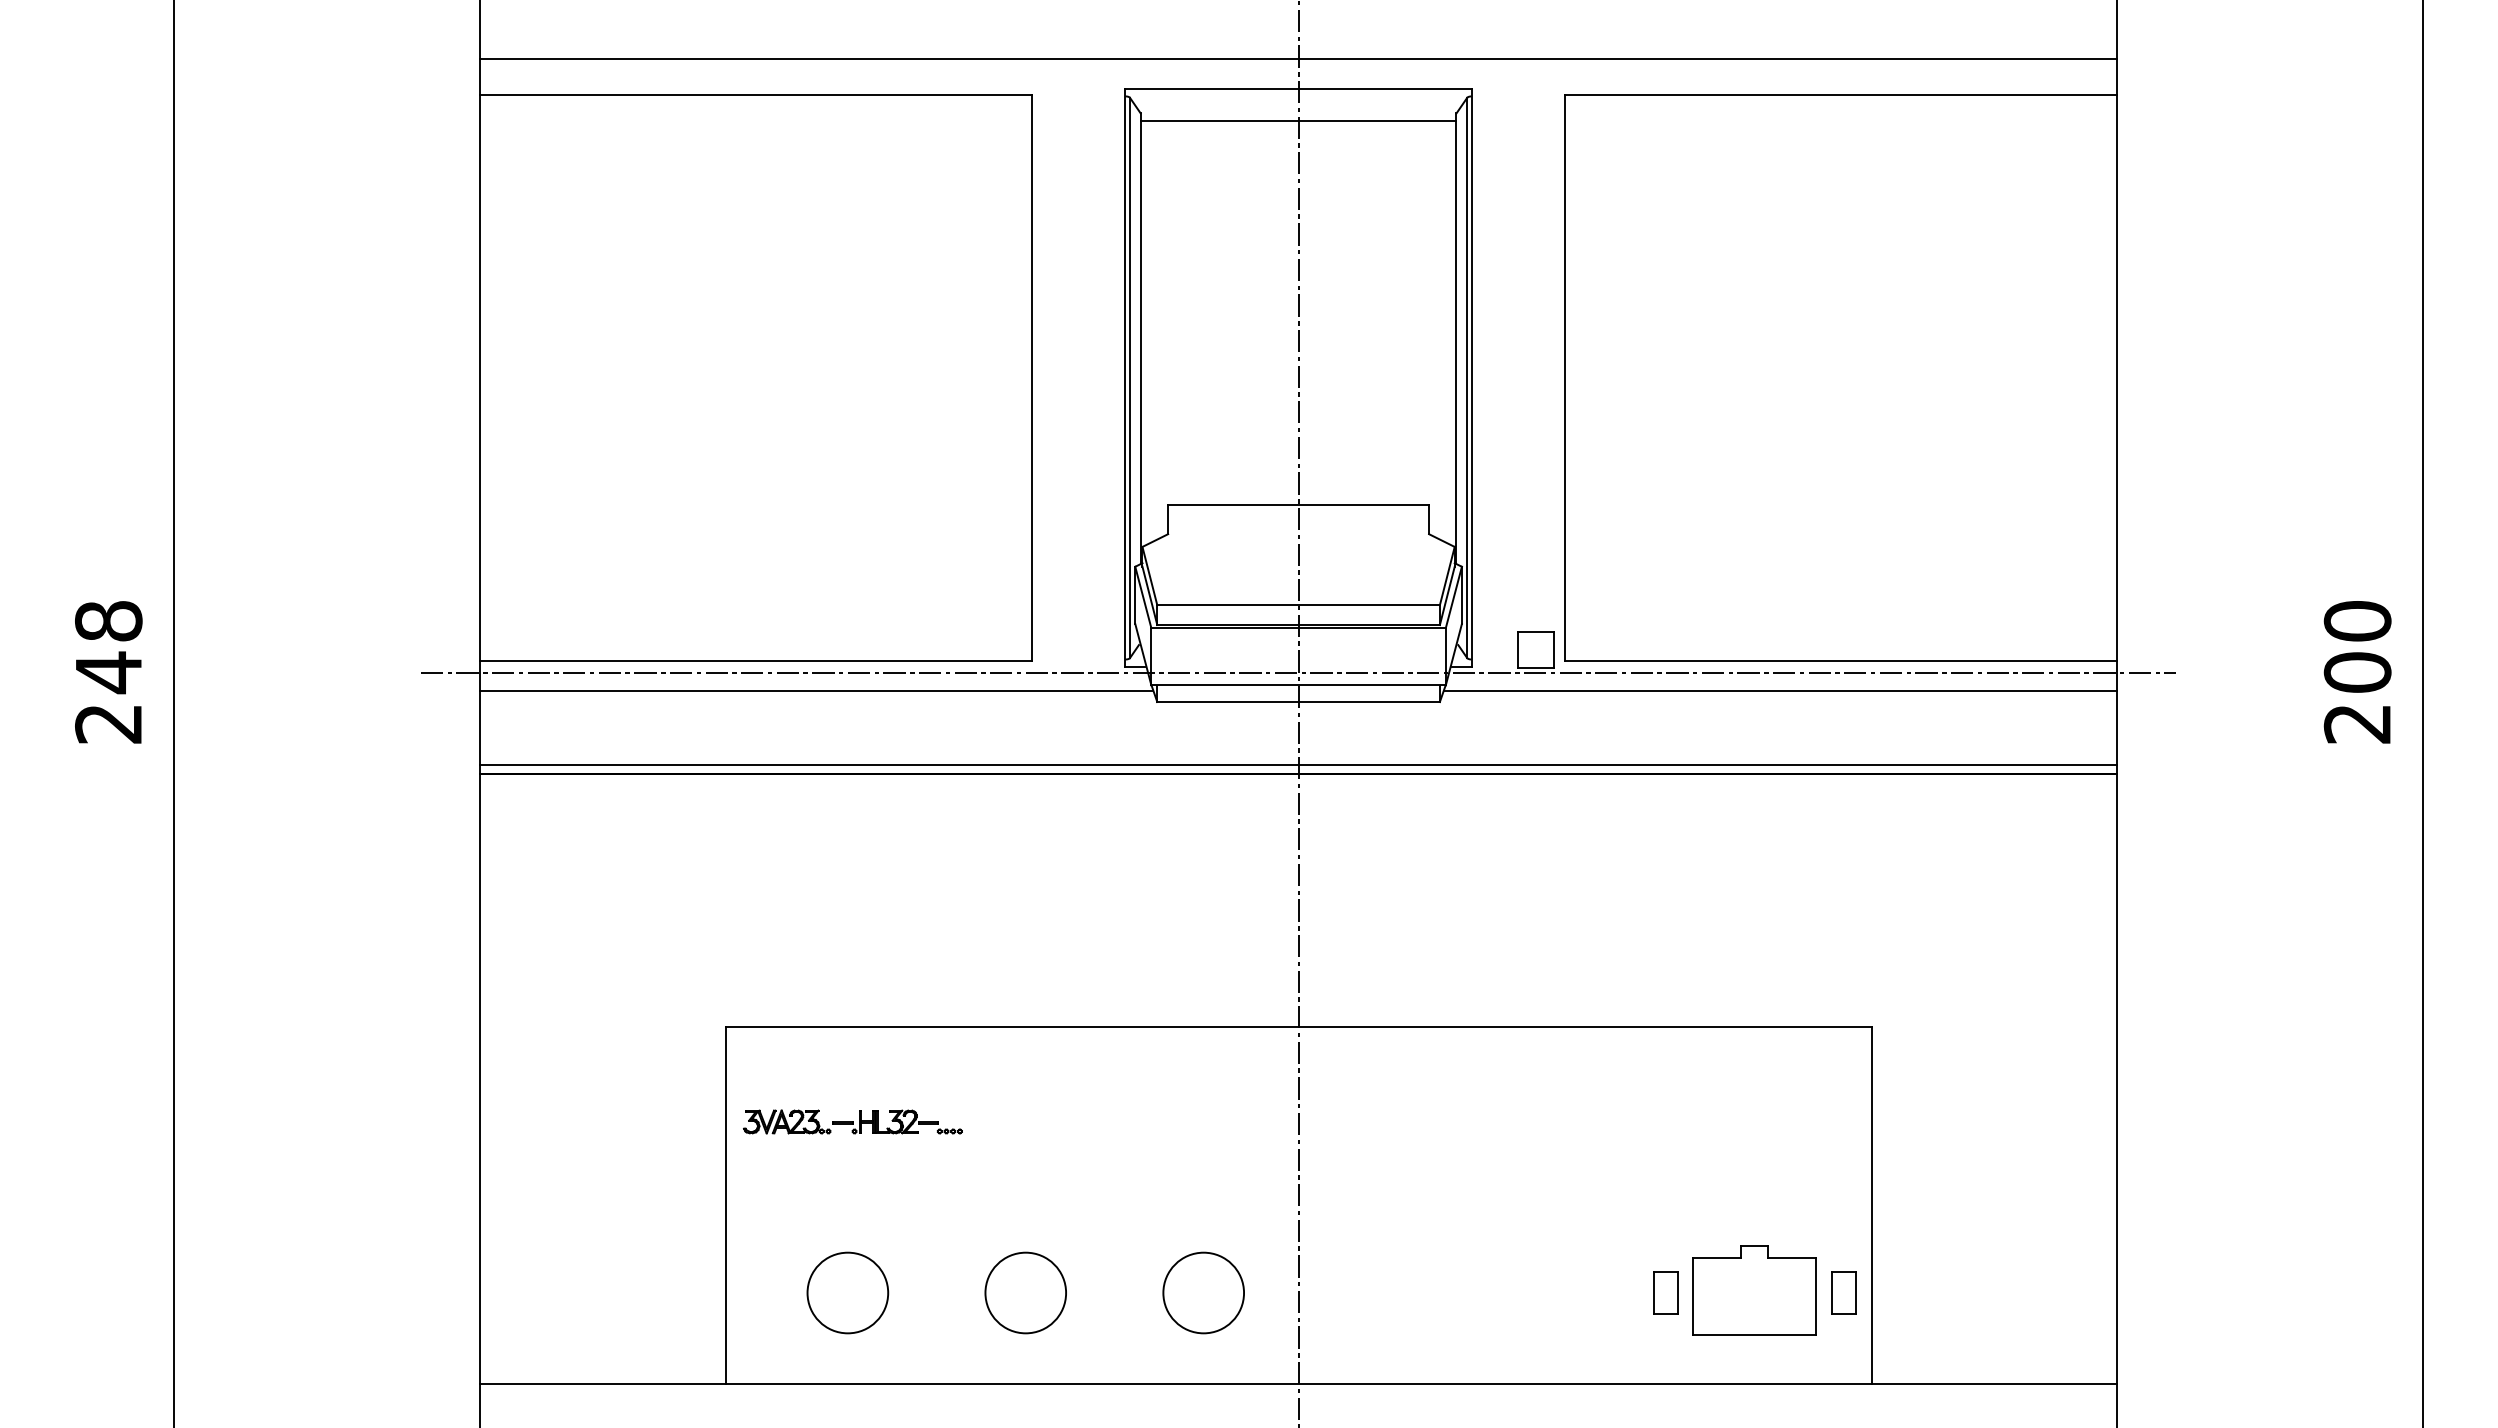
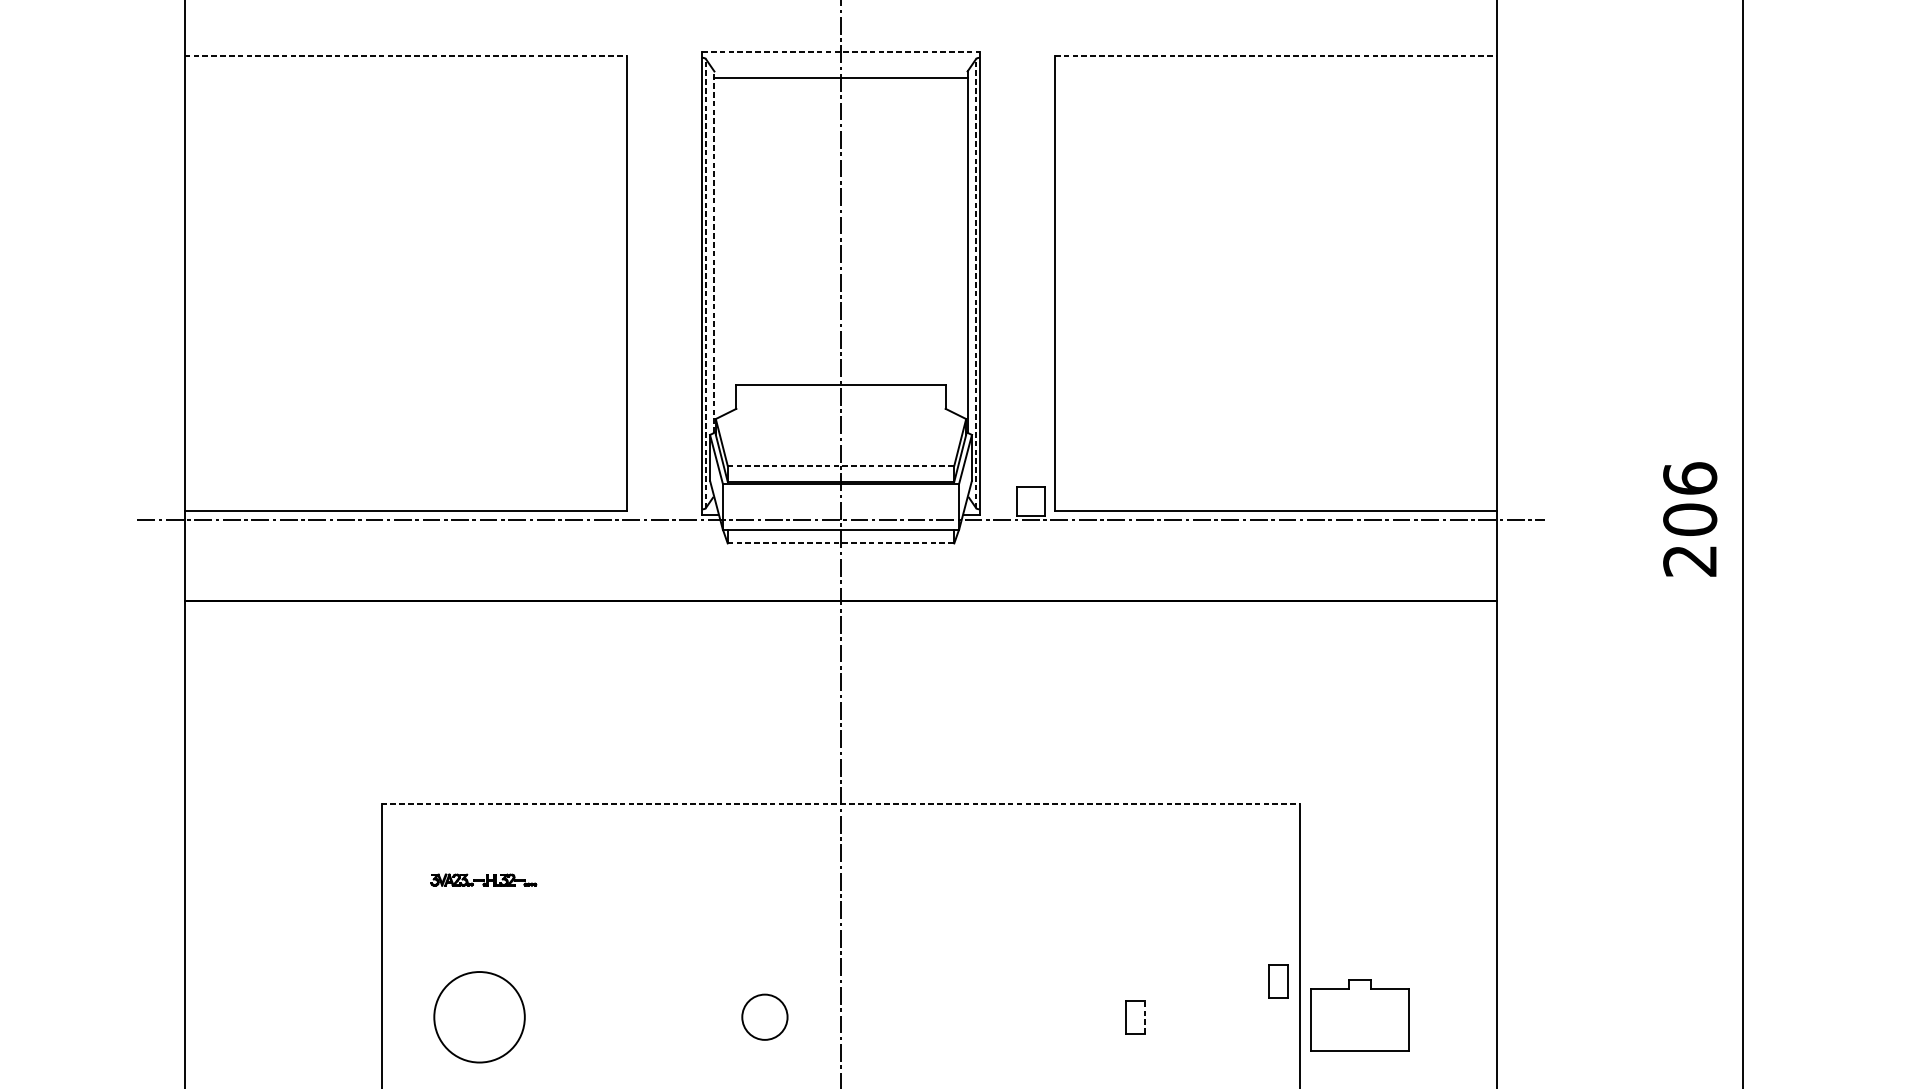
line: (1298, 59) -> (840, 28), removed
line: (1299, 89) -> (841, 52), solid -> dashed
line: (755, 94) -> (405, 56), solid -> dashed
line: (1841, 94) -> (1276, 56), solid -> dashed
line: (1140, 338) -> (714, 251), solid -> dashed
line: (1130, 377) -> (706, 283), solid -> dashed
line: (1467, 377) -> (976, 283), solid -> dashed
line: (1299, 605) -> (841, 466), solid -> dashed
text: (2357, 620) -> (1690, 478), 200 -> 206
line: (816, 691) -> (454, 534), removed
line: (1780, 691) -> (1227, 534), removed
line: (1299, 702) -> (841, 543), solid -> dashed
line: (1298, 765) -> (840, 594), removed
line: (1298, 1027) -> (840, 804), solid -> dashed
part: (852, 1121) -> (483, 879), size x0.6
part: (1754, 1290) -> (1359, 1015), moved
circle: (847, 1292) -> (479, 1016), size x1.4
circle: (1025, 1292) -> (622, 1016), removed
circle: (1203, 1292) -> (764, 1016), size x0.7
part: (1843, 1292) -> (1277, 980), moved
line: (1677, 1293) -> (1144, 1017), solid -> dashed

